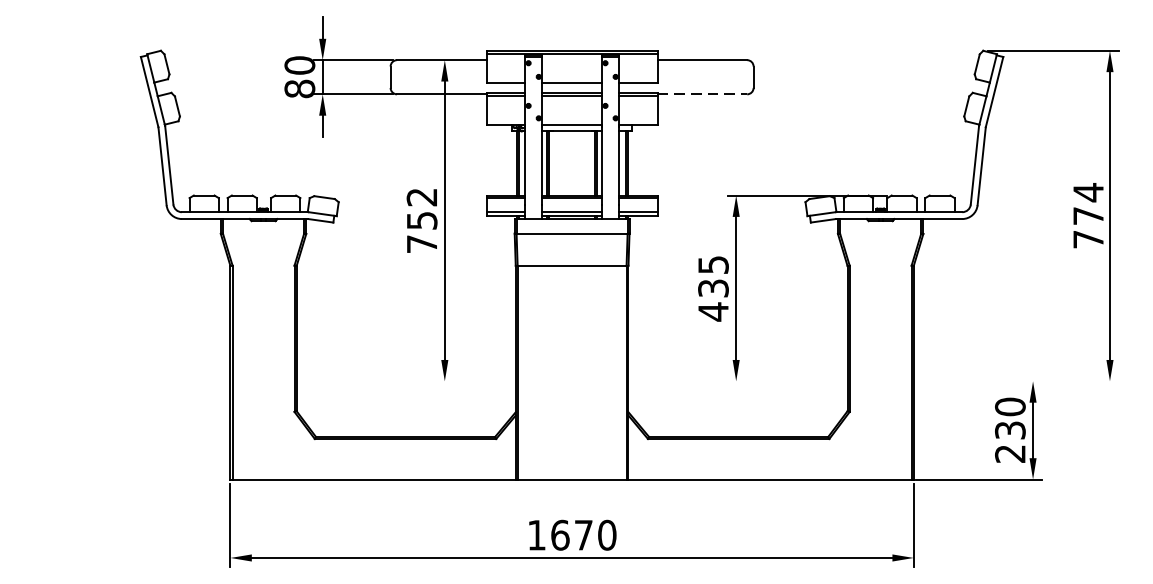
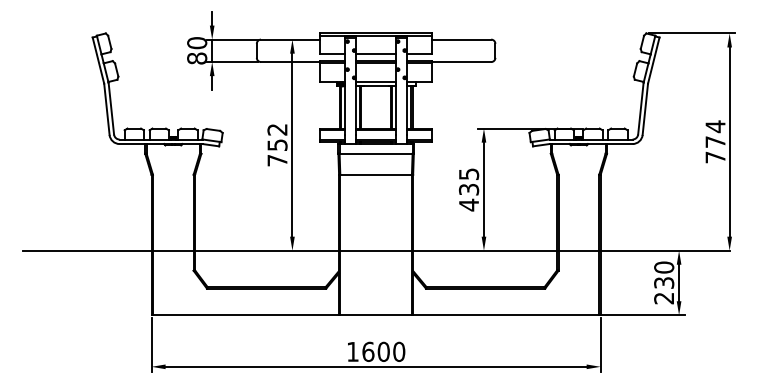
line: (703, 94) -> (462, 62), dashed -> solid
line: (571, 381) -> (375, 250), added
text: (583, 534) -> (383, 351), 1670 -> 1600

